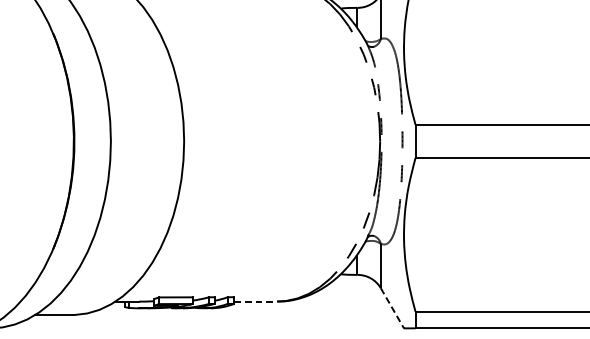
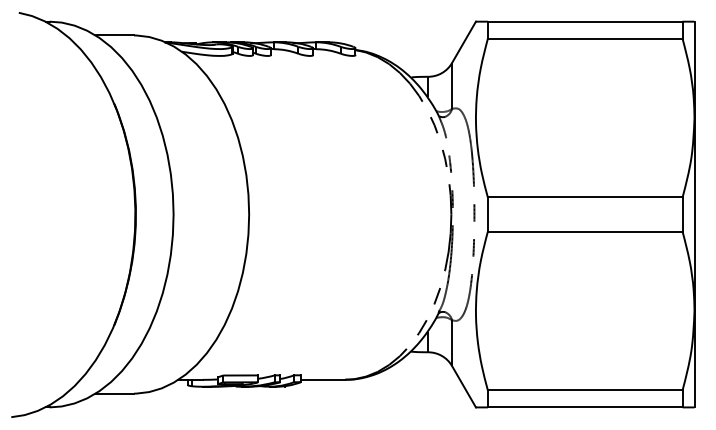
line: (256, 301) -> (323, 379), dashed -> solid
line: (392, 308) -> (464, 386), dashed -> solid

